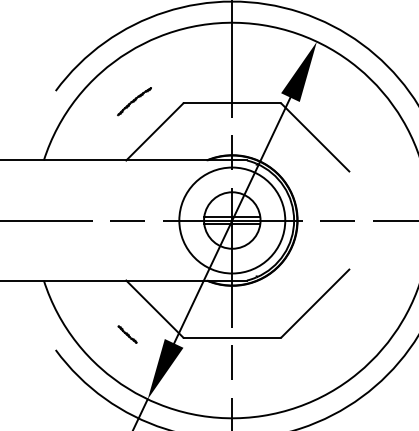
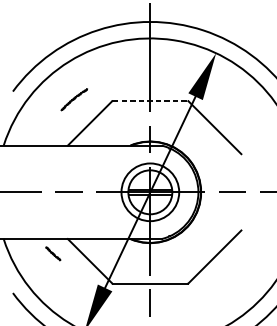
line: (232, 103) -> (150, 101), solid -> dashed
circle: (232, 220) -> (150, 192), size x0.7
line: (127, 334) -> (53, 253), moved

